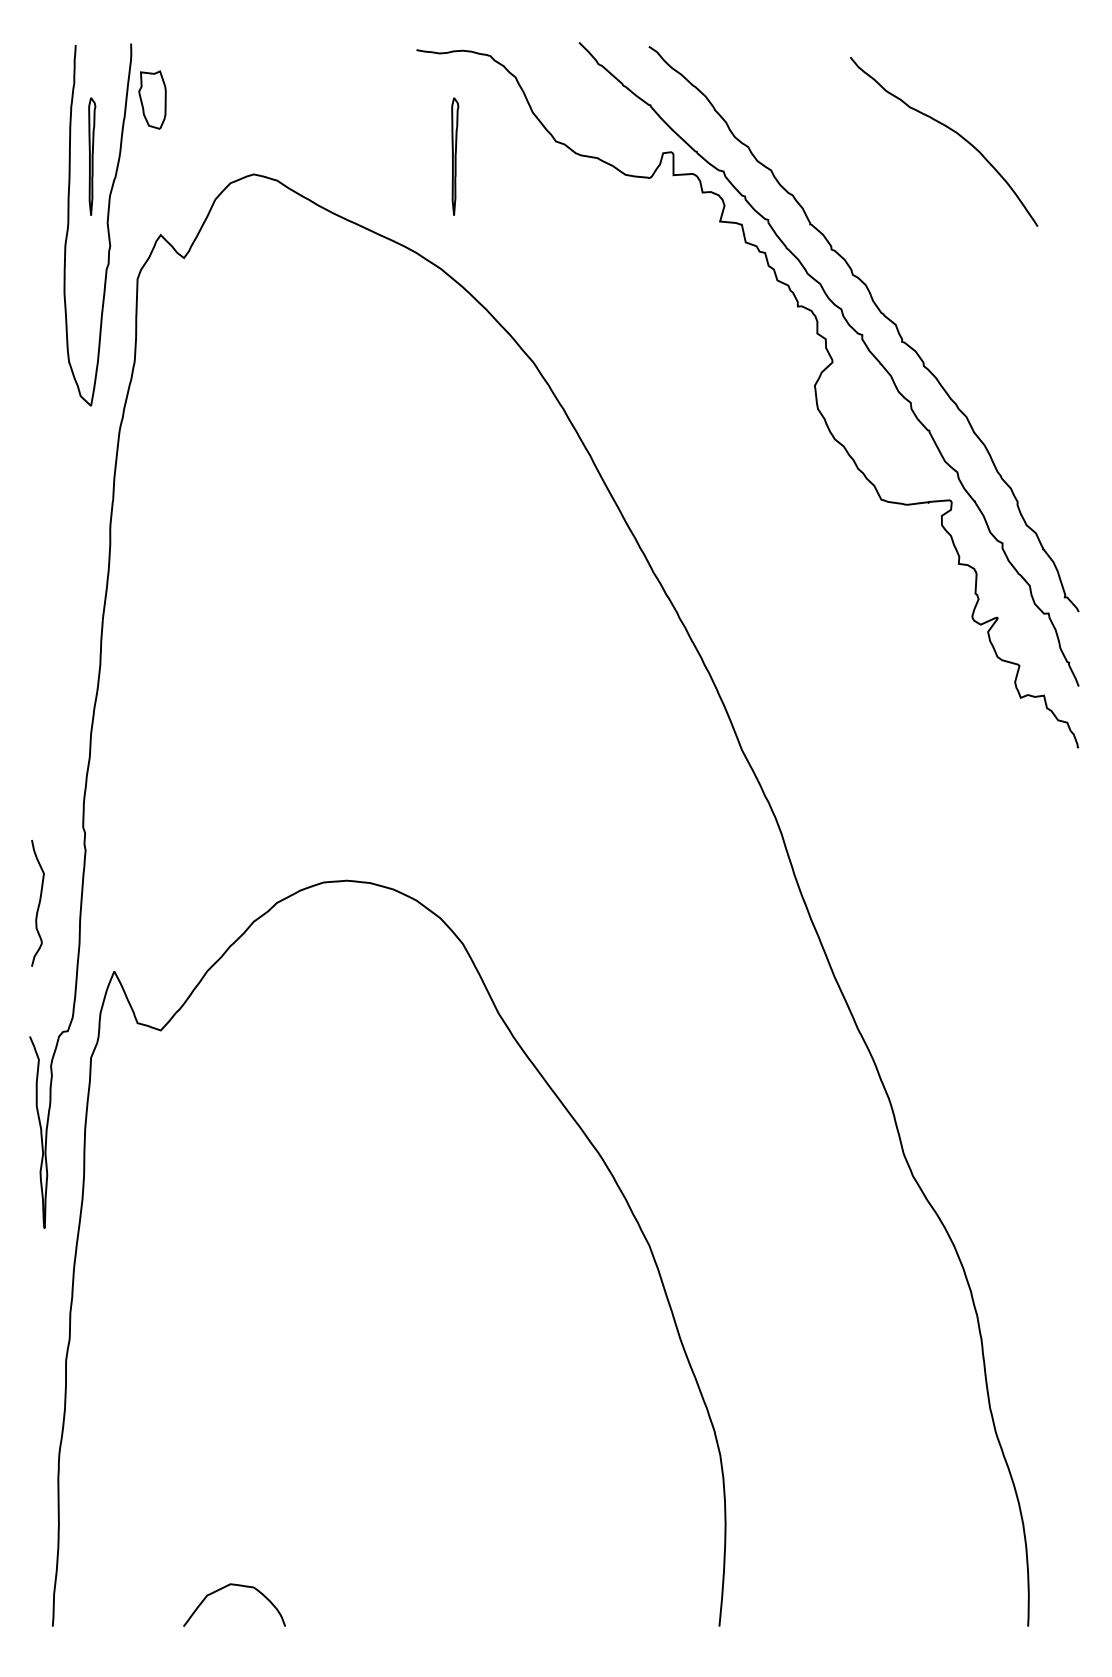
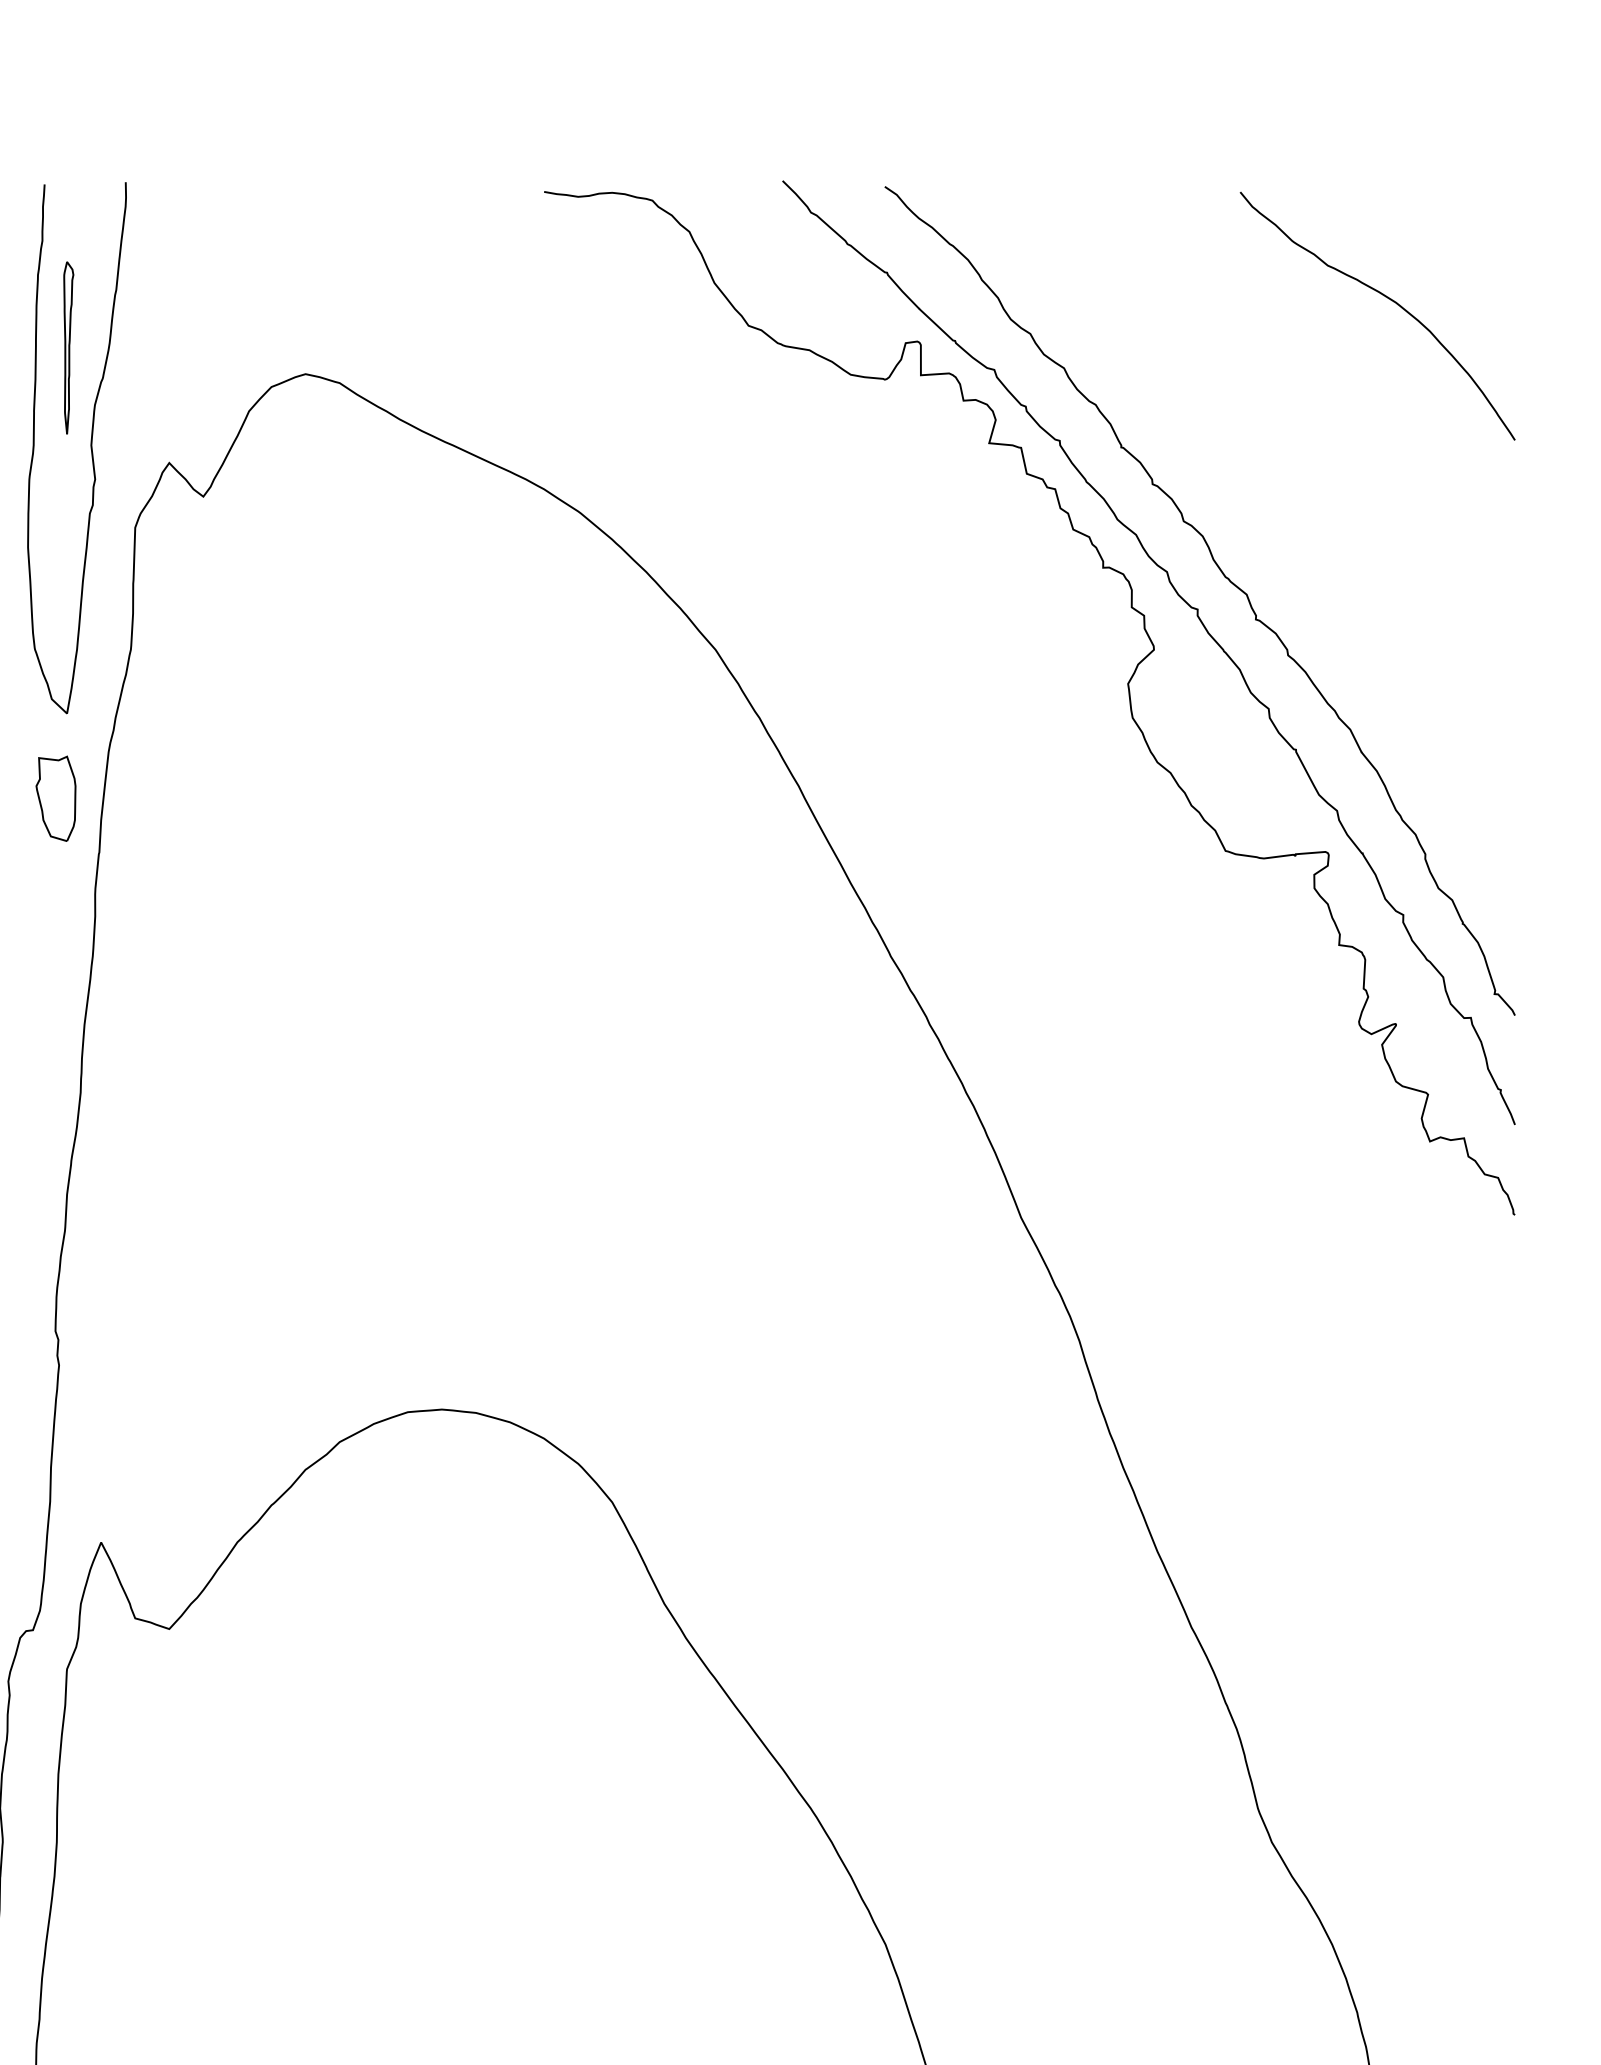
part: (152, 99) -> (55, 797), moved
curve: (952, 131) -> (1390, 300), moved
part: (455, 156) -> (601, 347), removed

